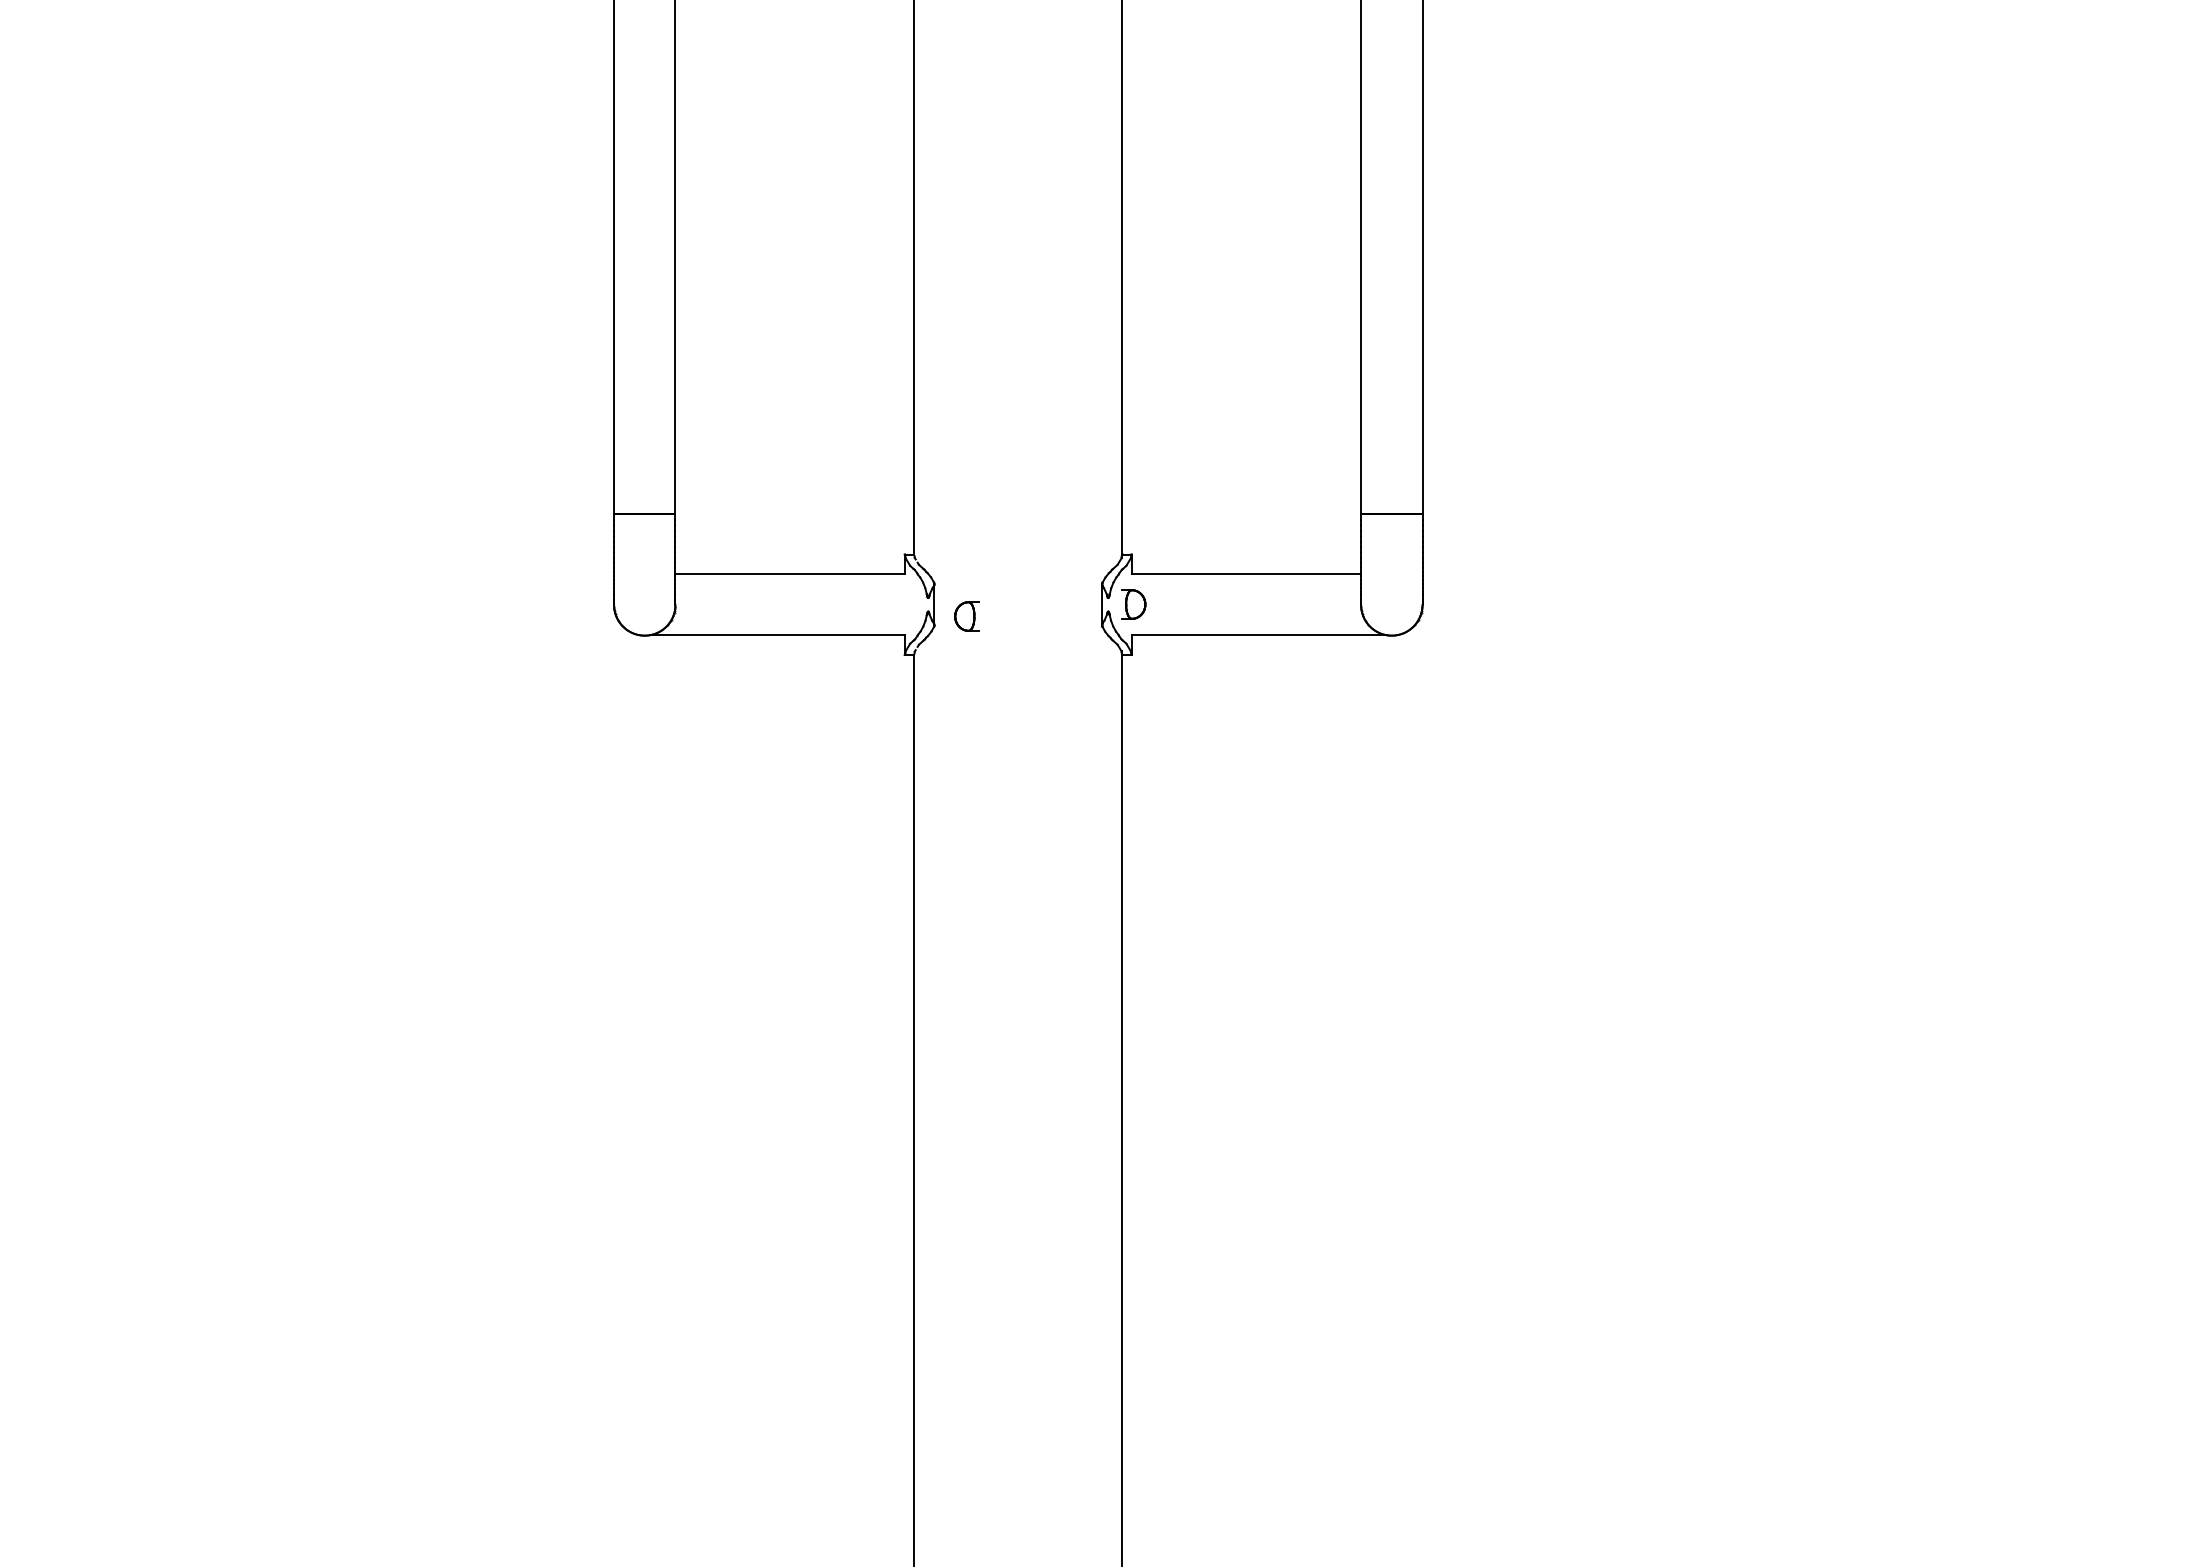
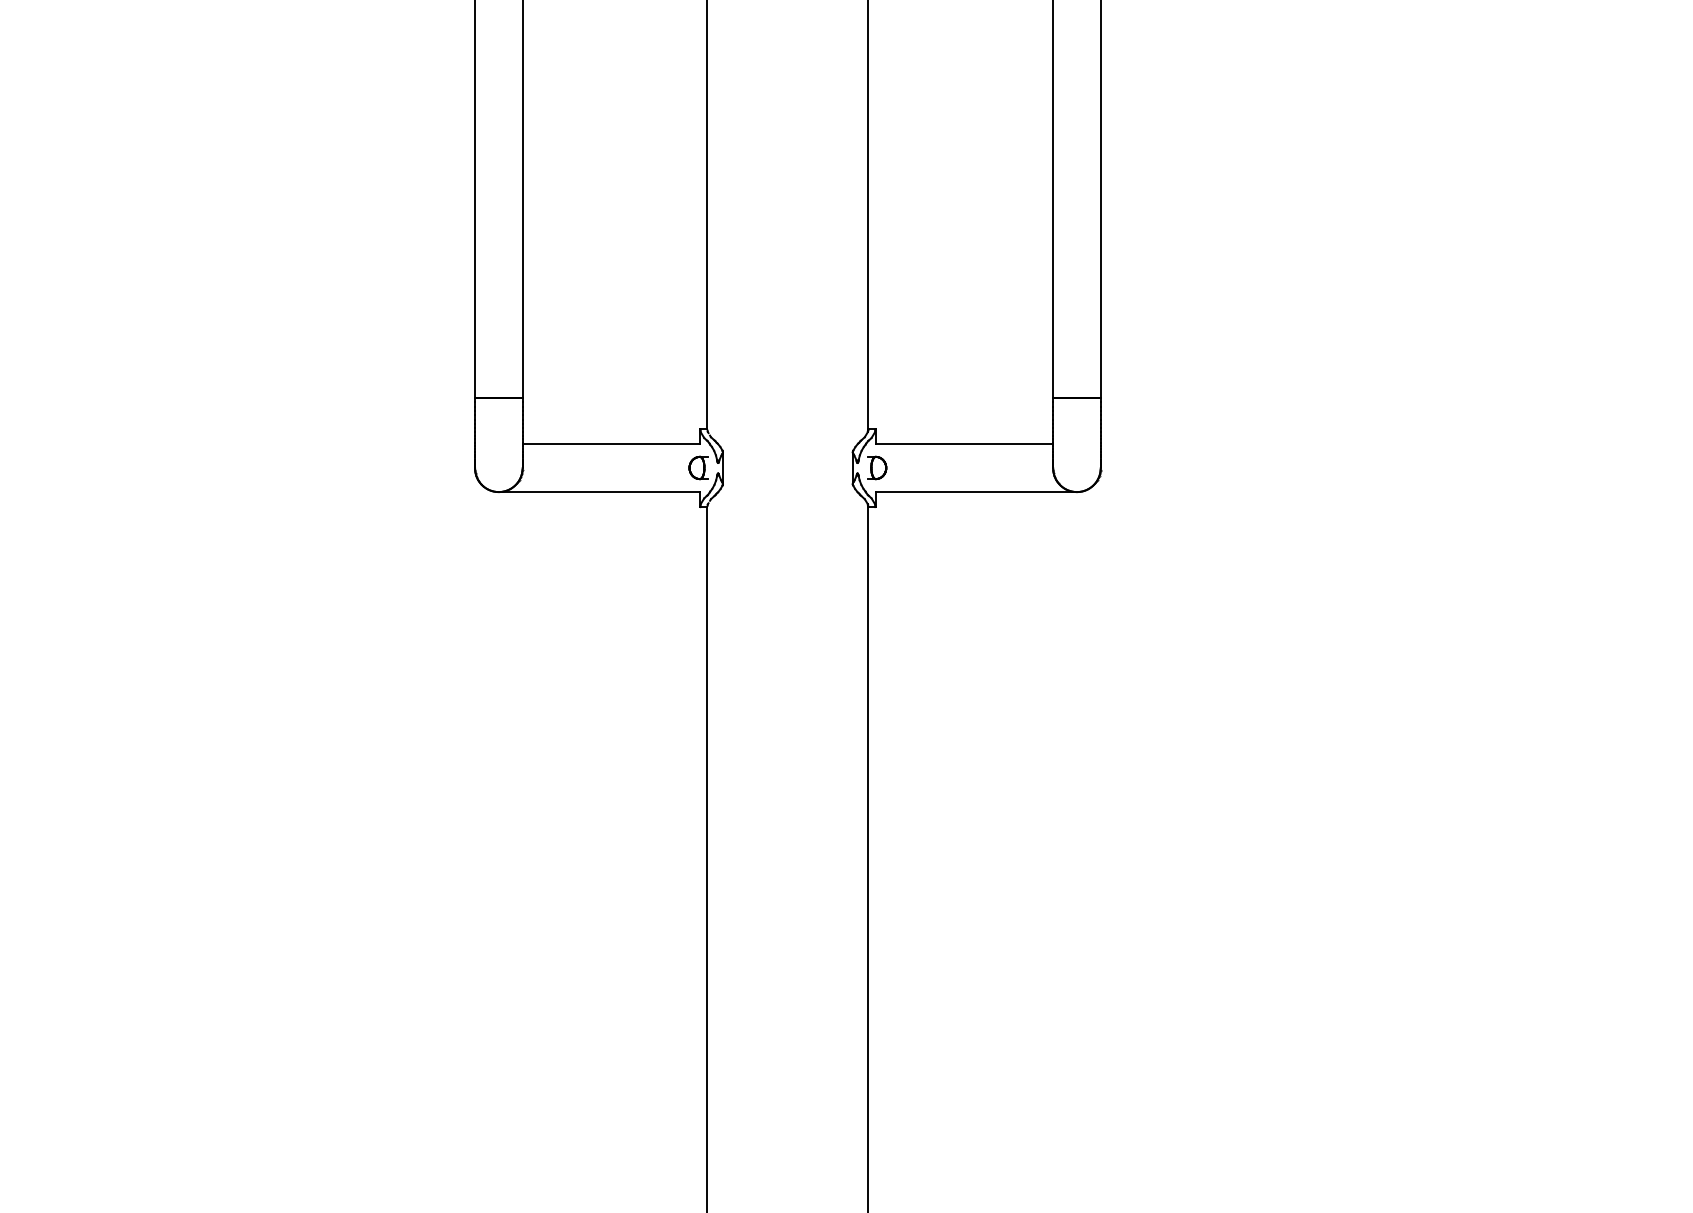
part: (966, 616) -> (698, 467), moved

